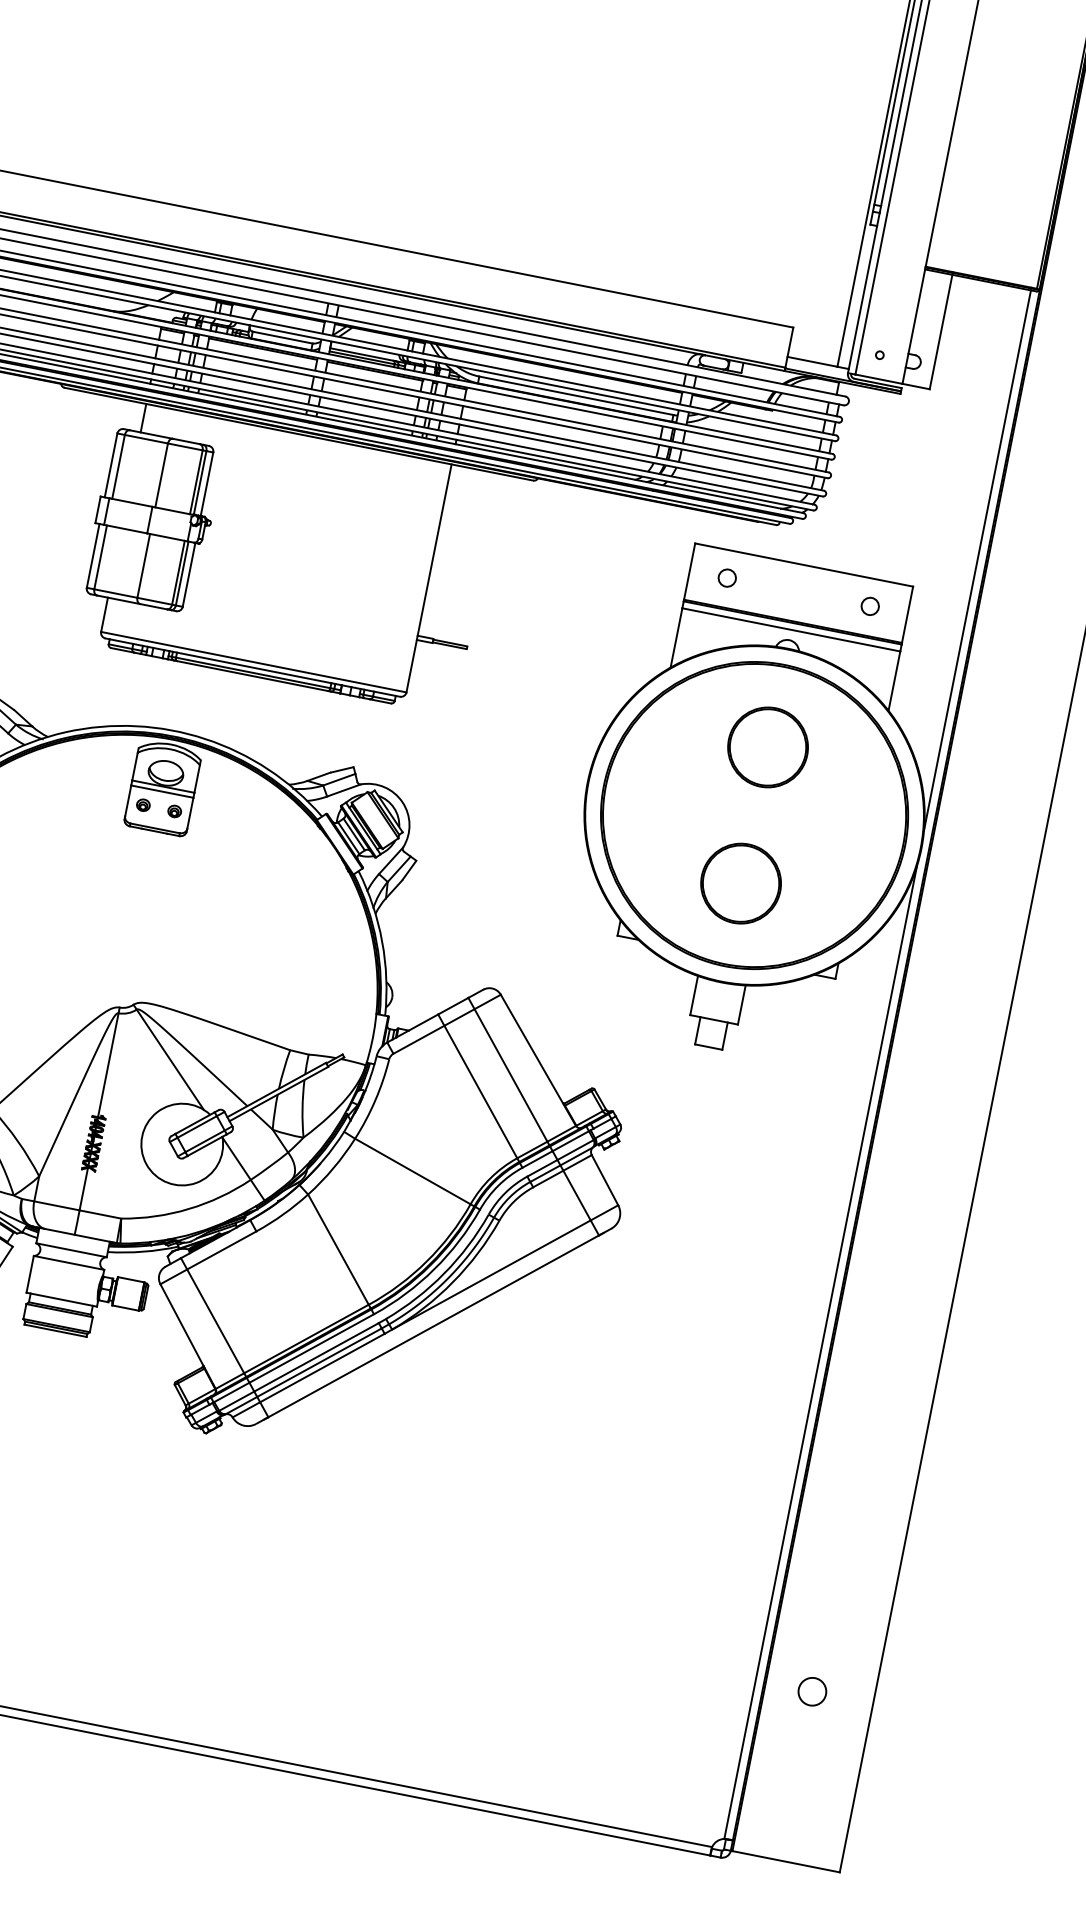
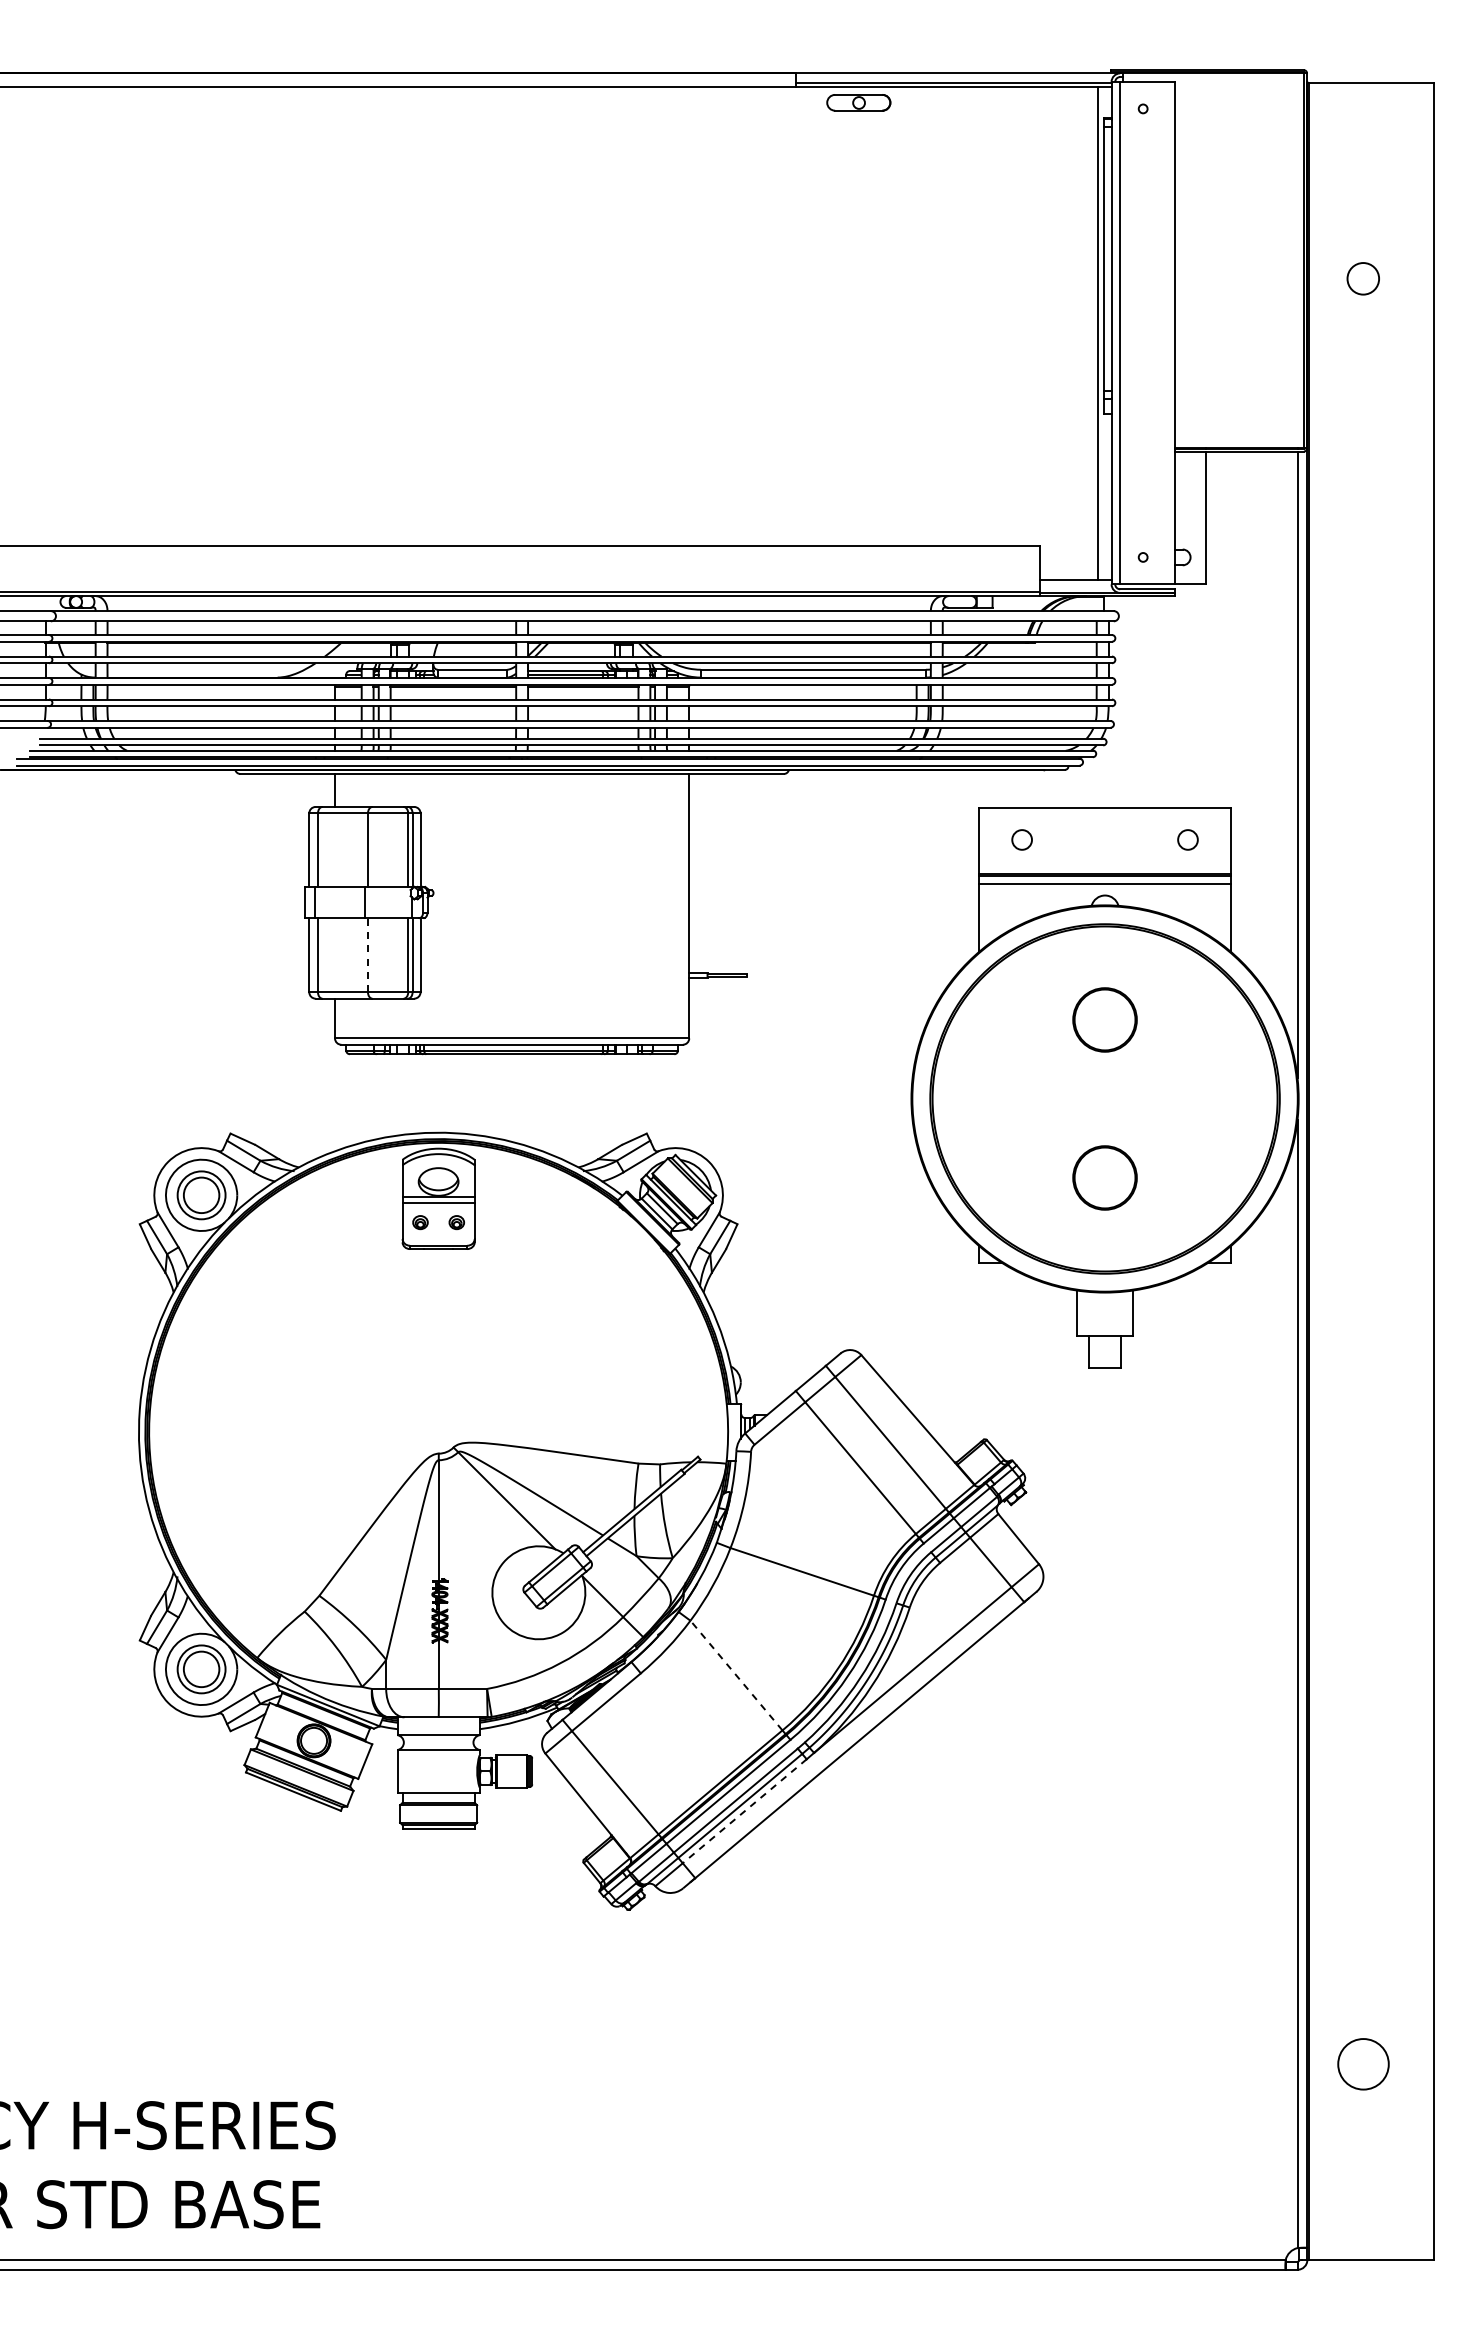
line: (143, 565) -> (367, 954), solid -> dashed
part: (767, 746) -> (1104, 1019), size x0.7
part: (740, 883) -> (1104, 1177), size x0.7
line: (338, 1249) -> (736, 1675), solid -> dashed
line: (322, 1368) -> (744, 1811), solid -> dashed
circle: (811, 1691) -> (1362, 2064), size x1.6

